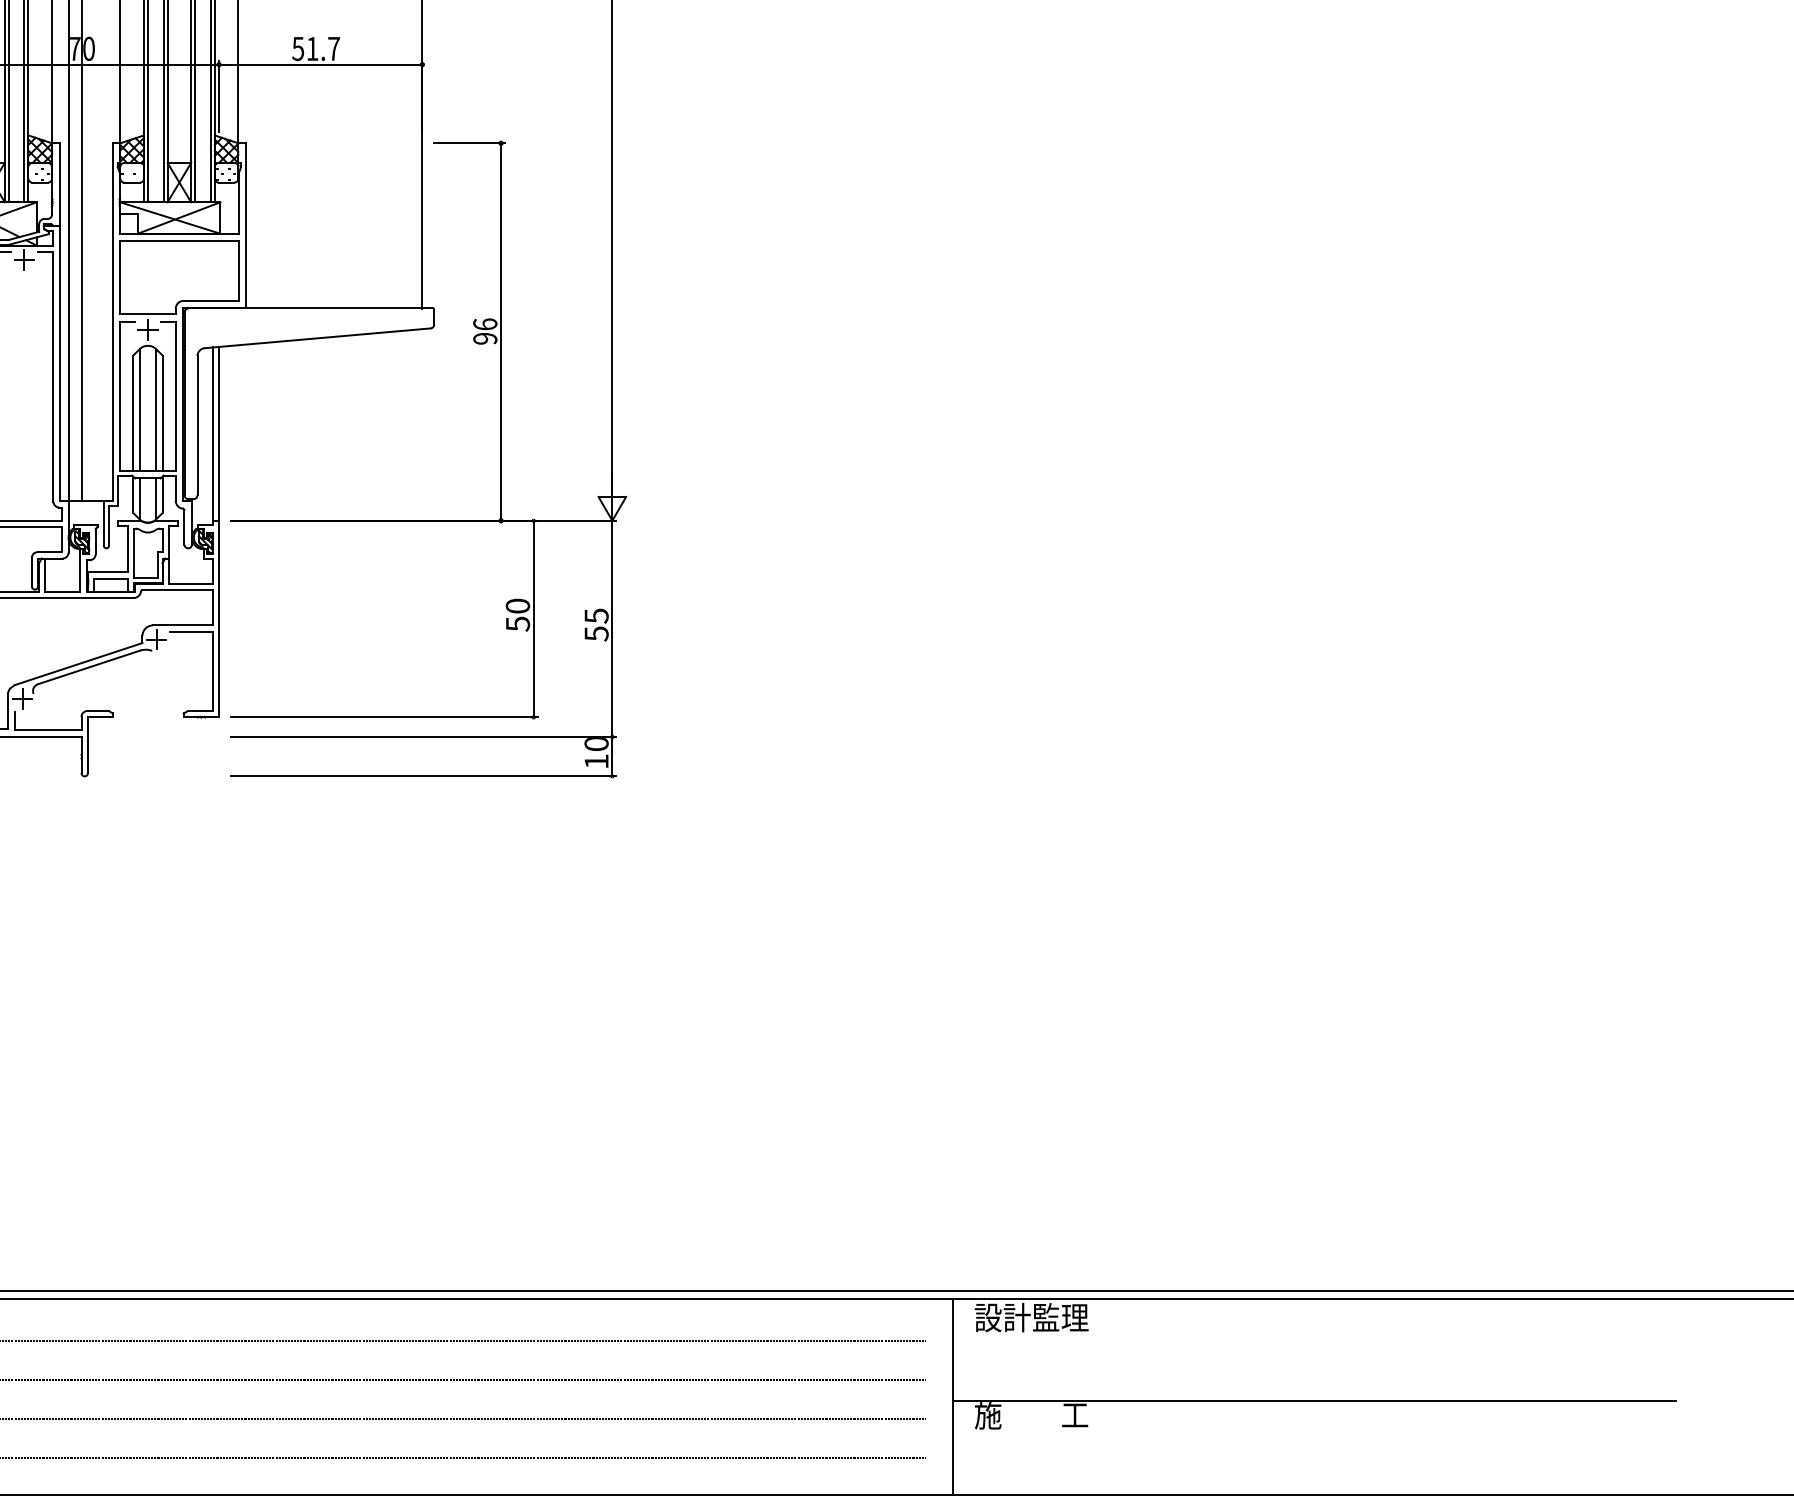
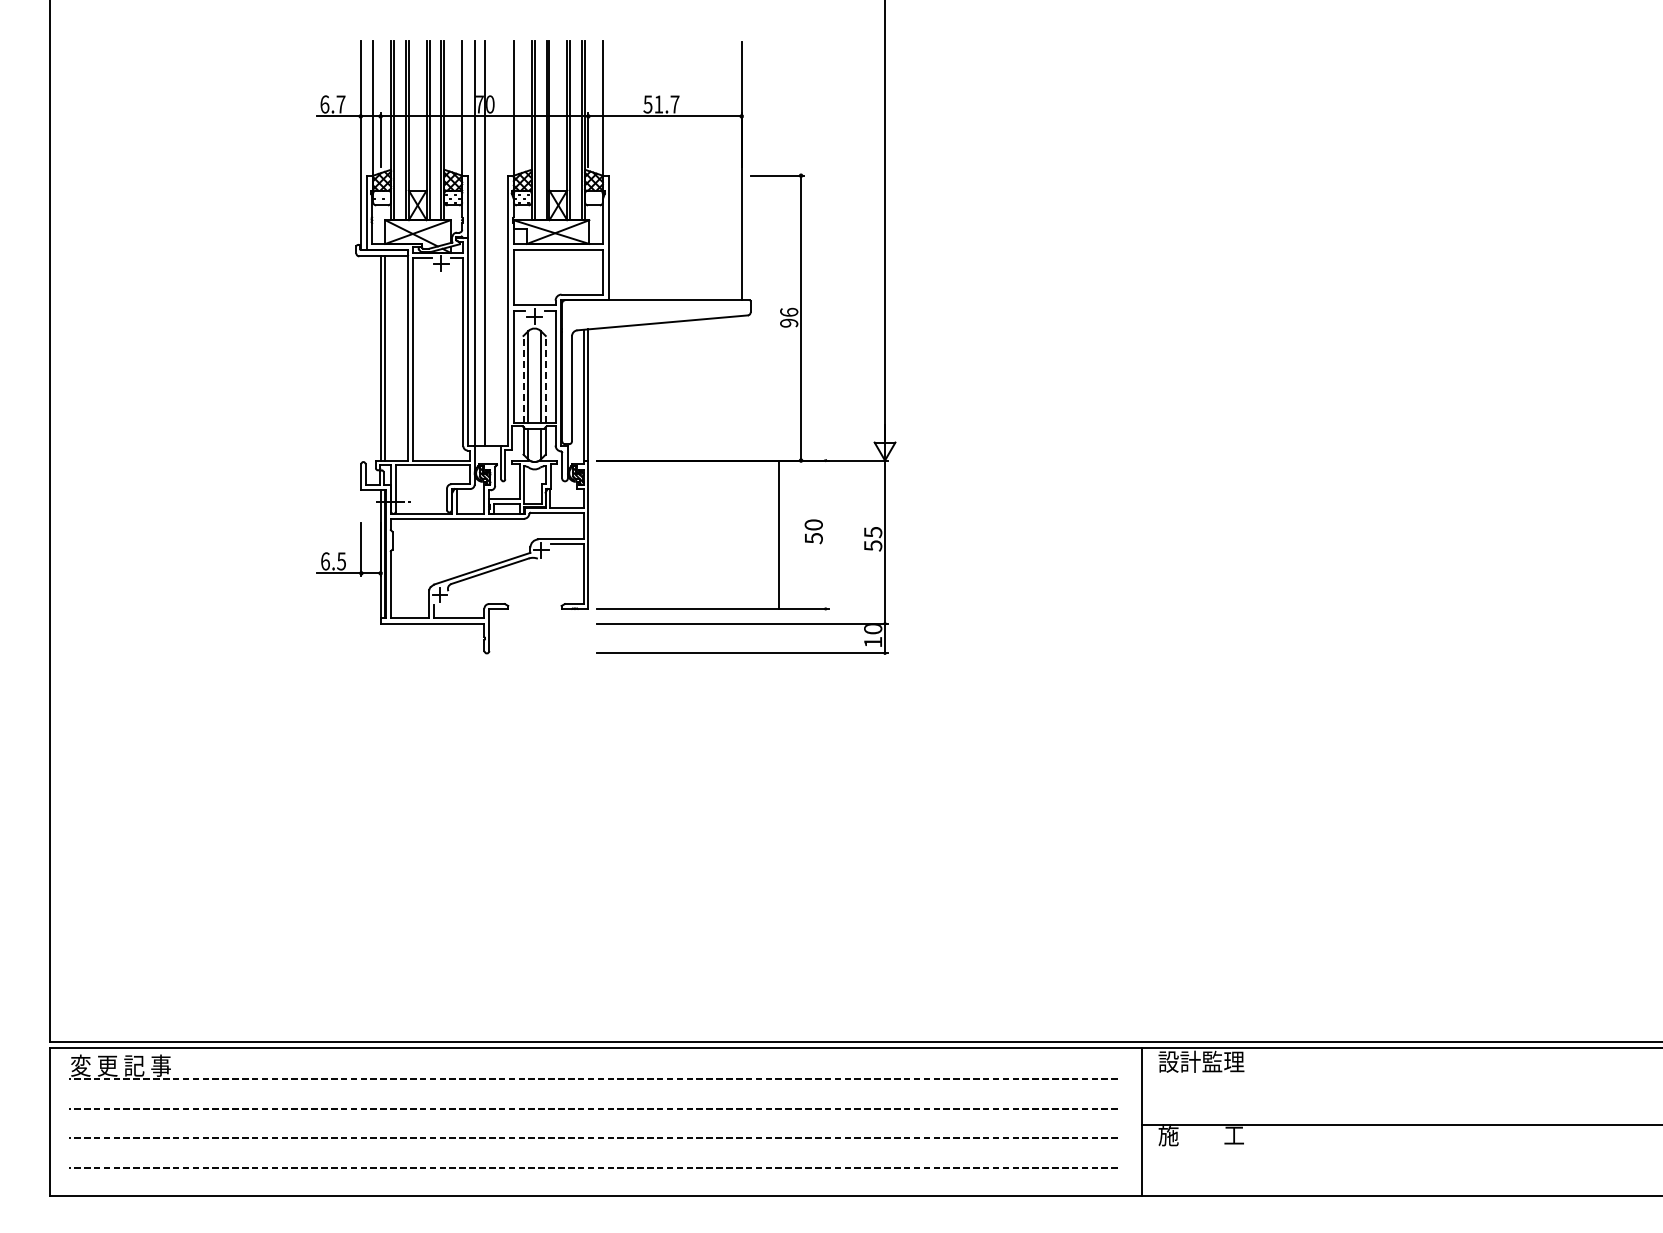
line: (133, 412) -> (523, 378), solid -> dashed
line: (162, 412) -> (545, 378), solid -> dashed
line: (533, 618) -> (778, 534), moved

